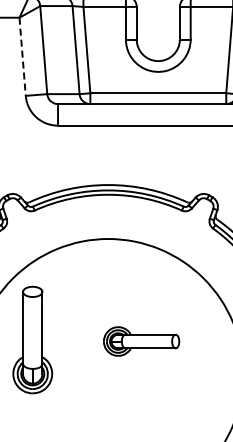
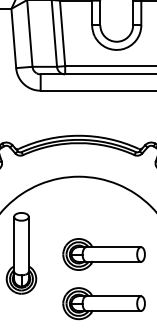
line: (22, 57) -> (13, 39), dashed -> solid
part: (141, 341) -> (103, 254), size x1.43
part: (141, 405) -> (103, 303), added

